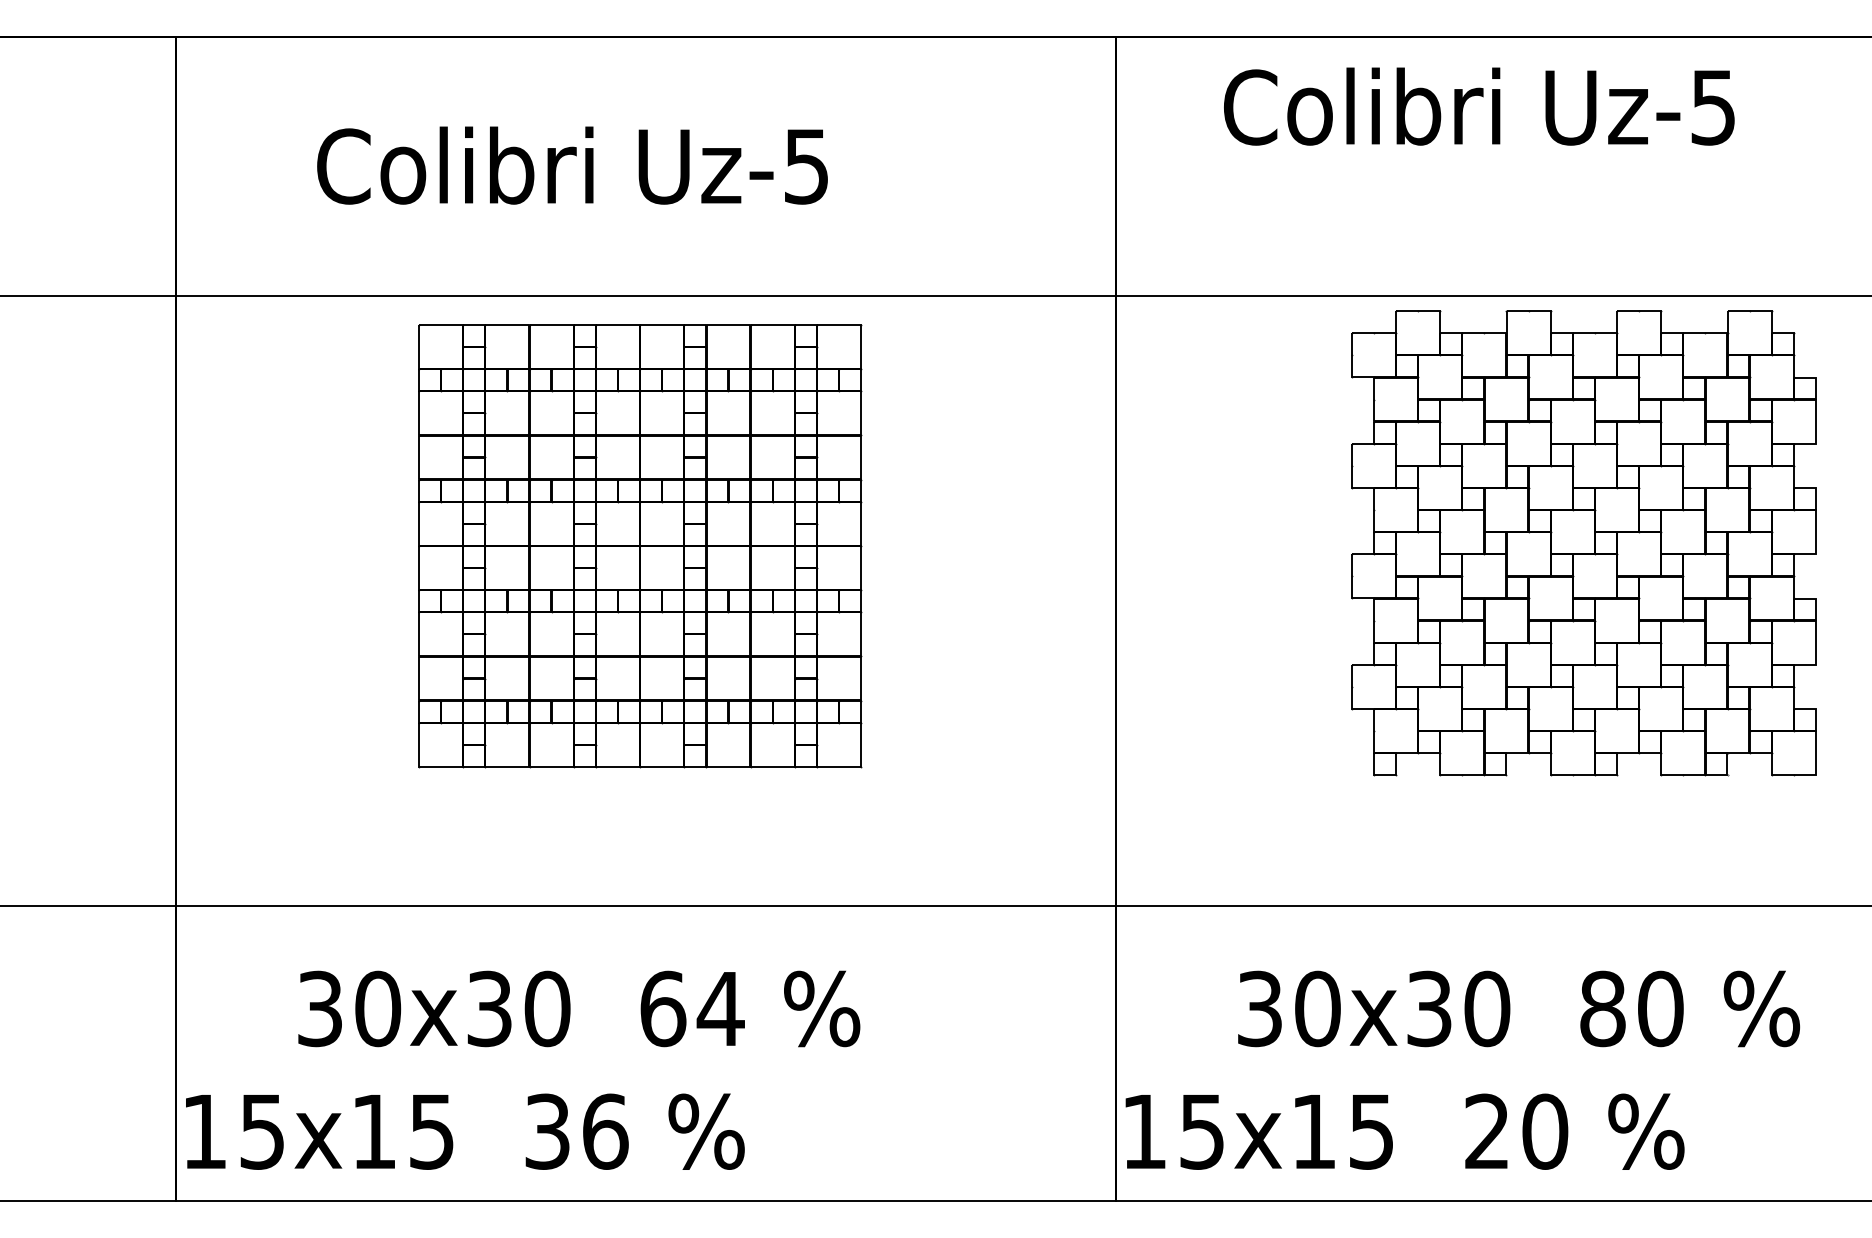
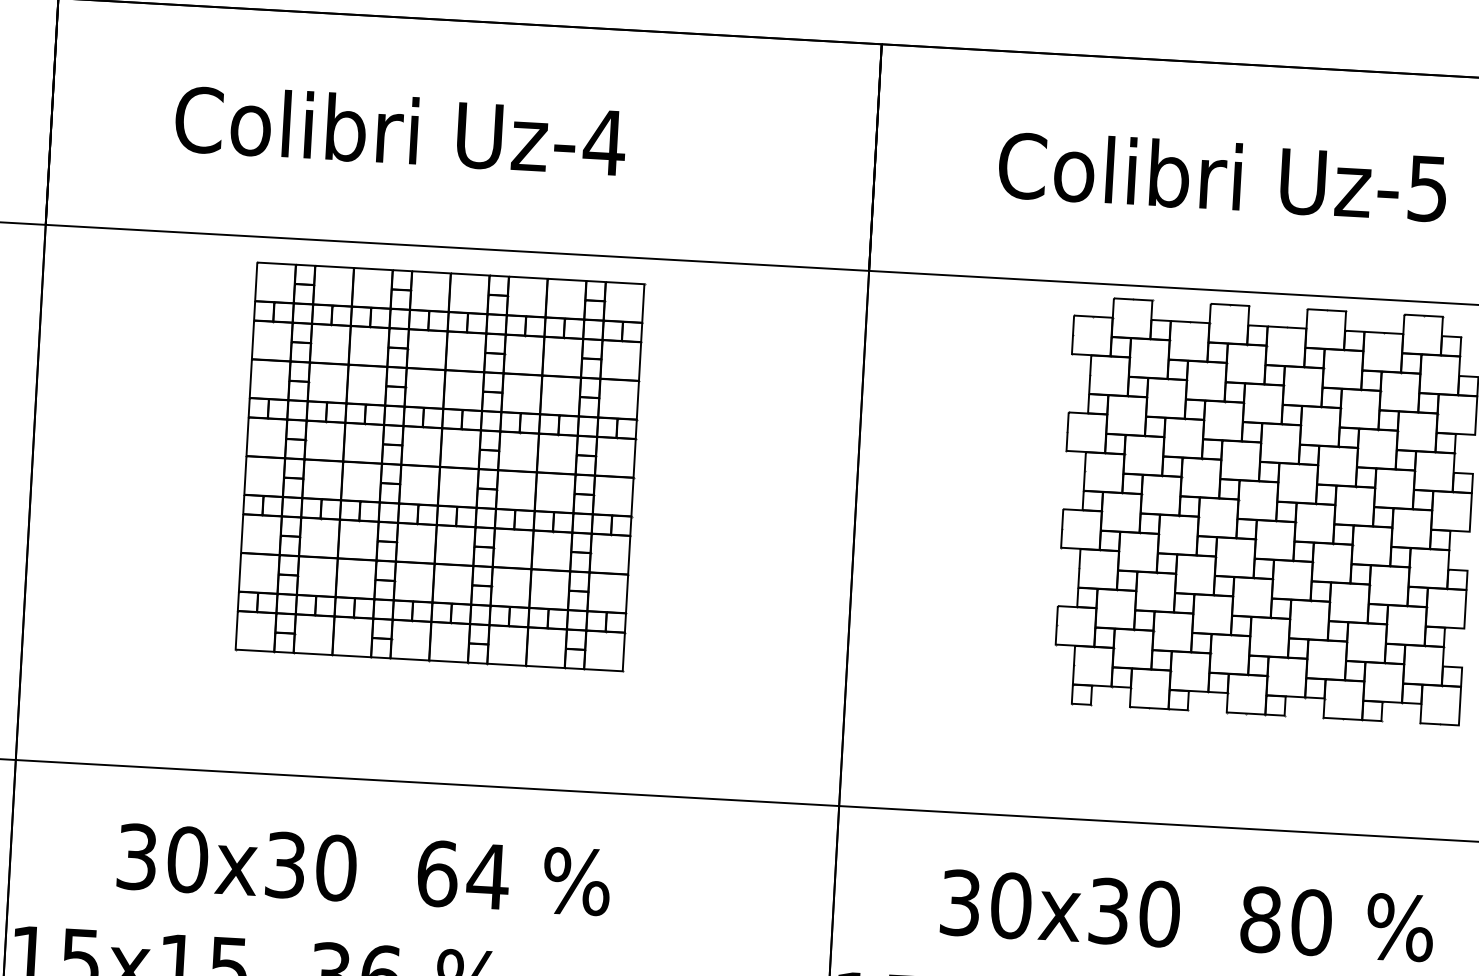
text: (1479, 106) -> (1223, 176), moved
text: (806, 166) -> (604, 142), Uz-5 -> Uz-4

